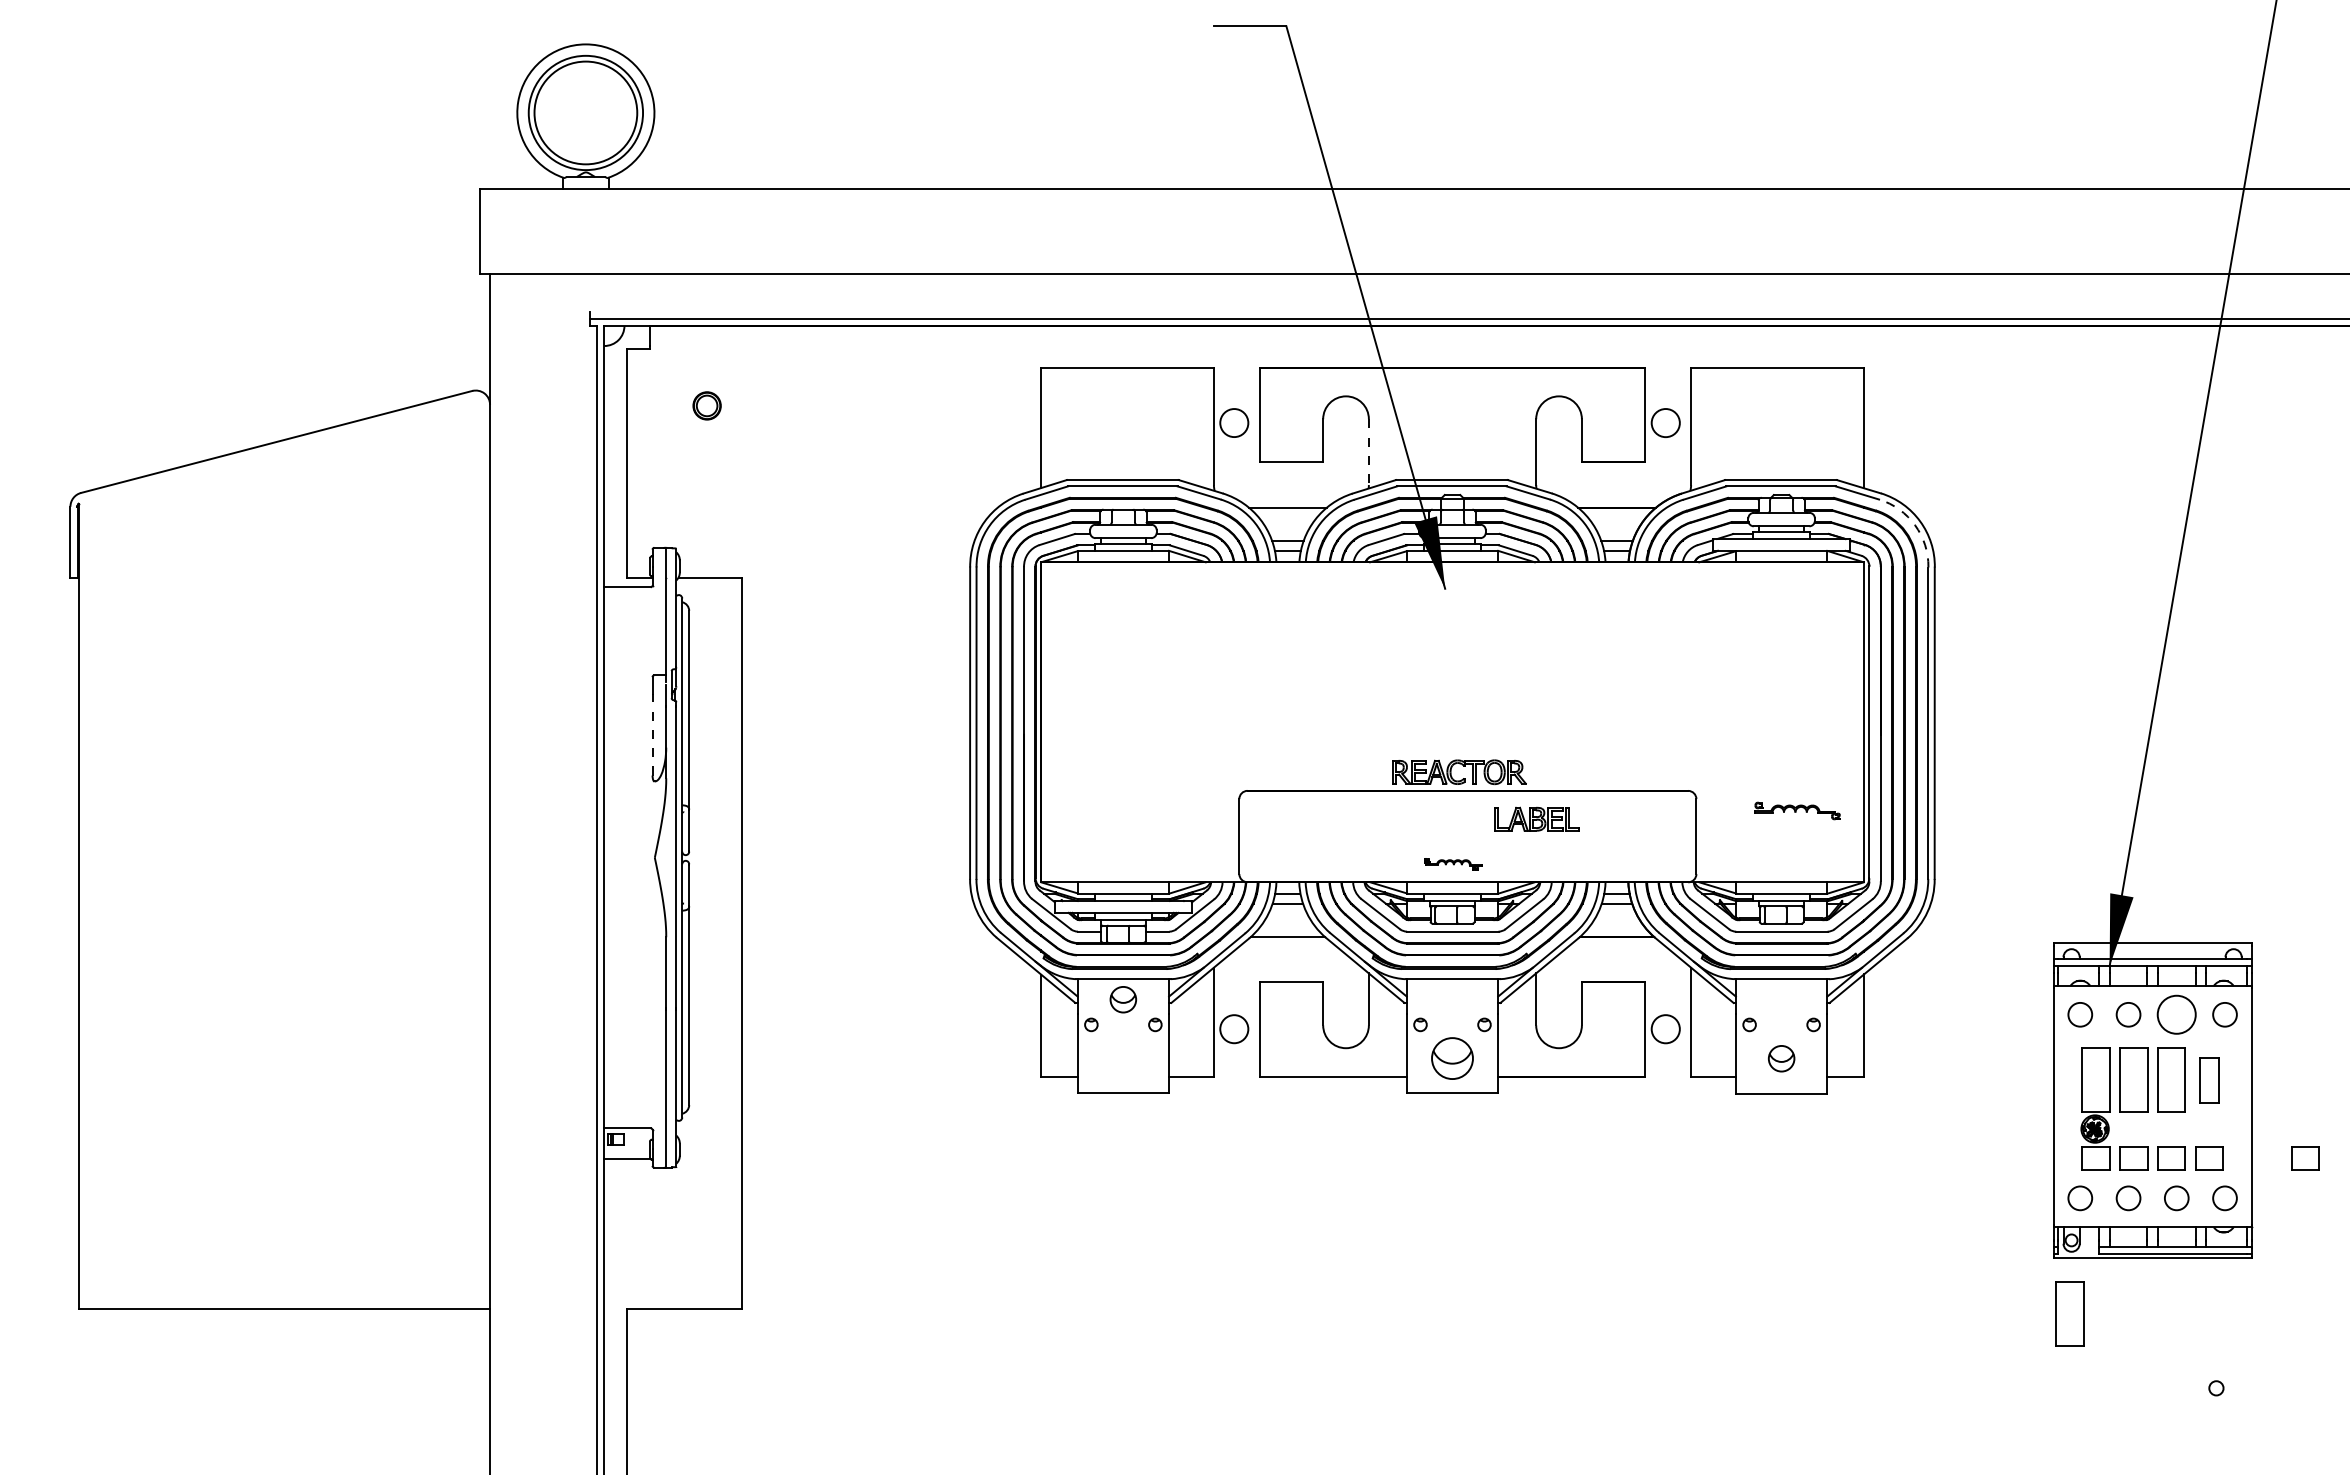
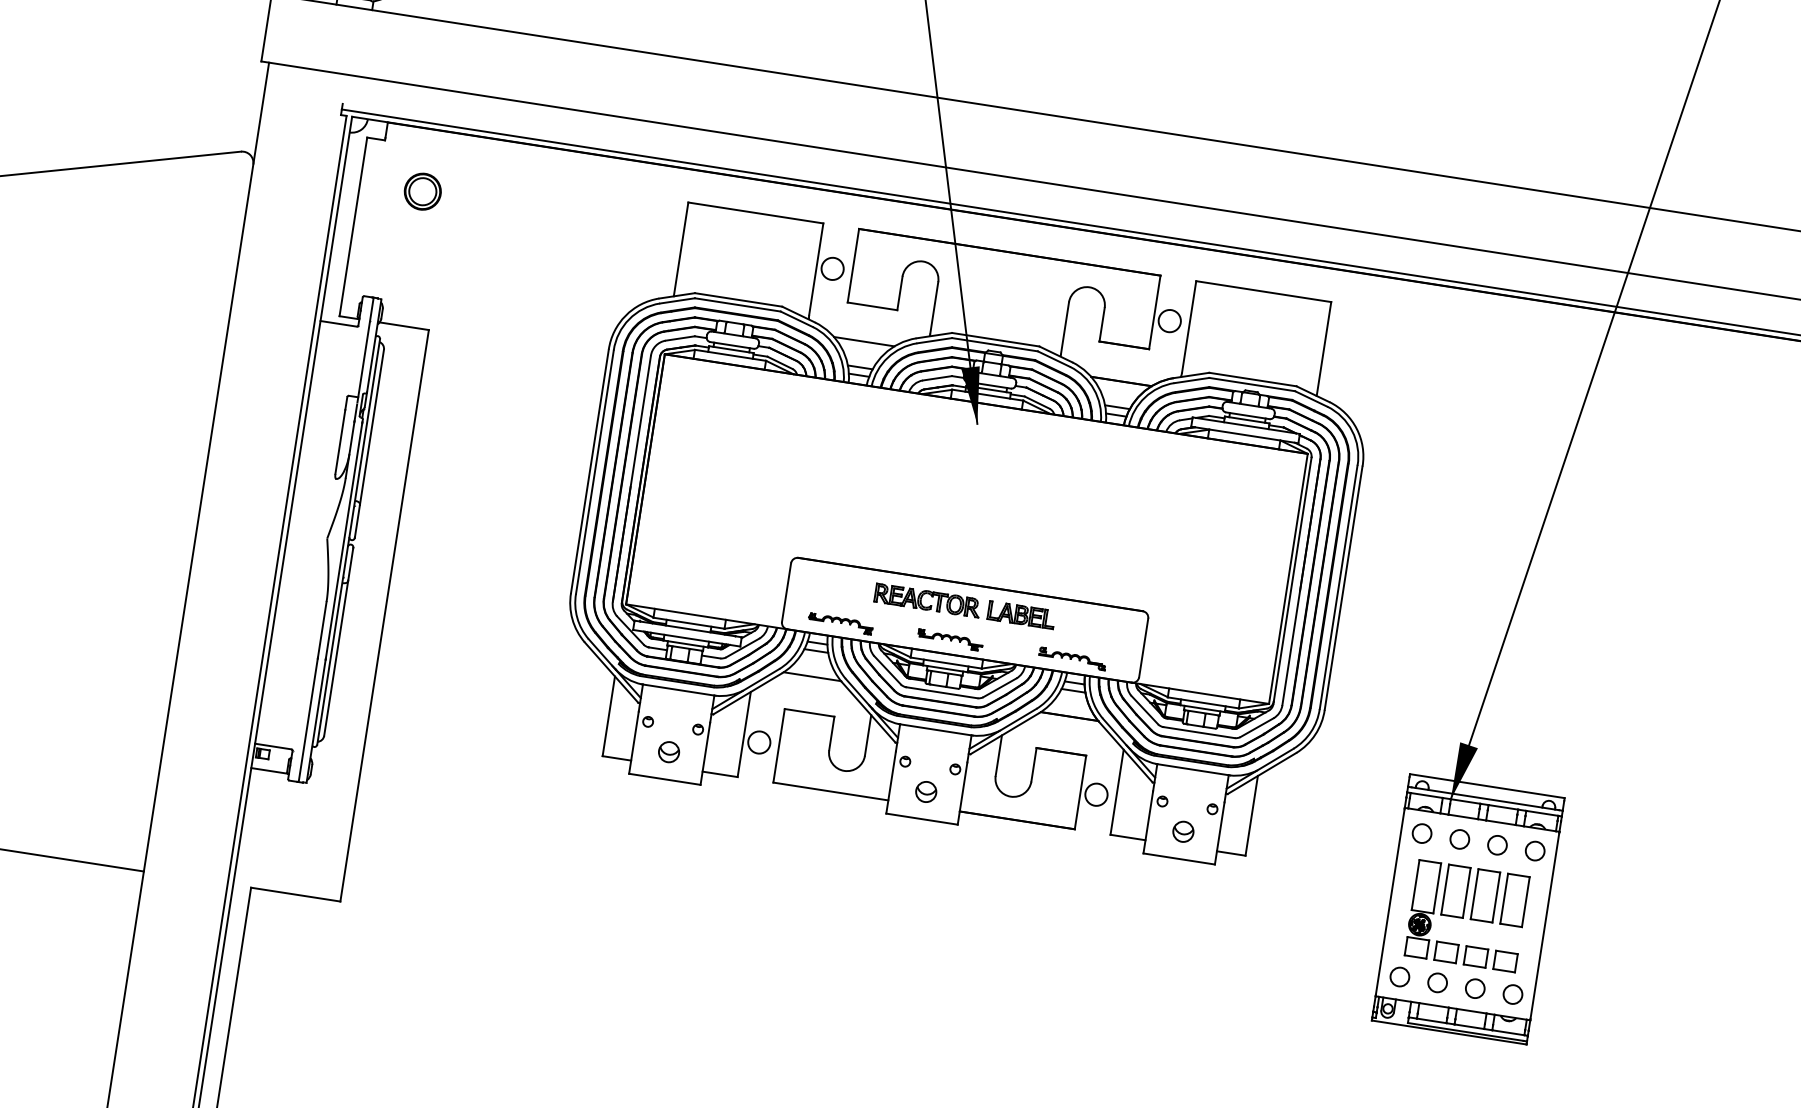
part: (706, 405) -> (422, 191), size x1.67
line: (1368, 452) -> (933, 308), dashed -> solid
arc: (1915, 525) -> (1352, 431), dashed -> solid
line: (652, 734) -> (340, 441), dashed -> solid
part: (1463, 766) -> (931, 596), moved
part: (1797, 810) -> (1072, 658), moved
part: (1452, 863) -> (949, 639), size x1.43
part: (1312, 864) -> (840, 623), added
part: (1123, 999) -> (669, 752), moved
circle: (2176, 1014) -> (1497, 845), size x0.62
part: (1452, 1058) -> (926, 791), size x0.62
part: (2209, 1079) -> (1515, 899), size x1.43
part: (2305, 1158) -> (1580, 973), removed
part: (2069, 1313) -> (1377, 1065), removed

